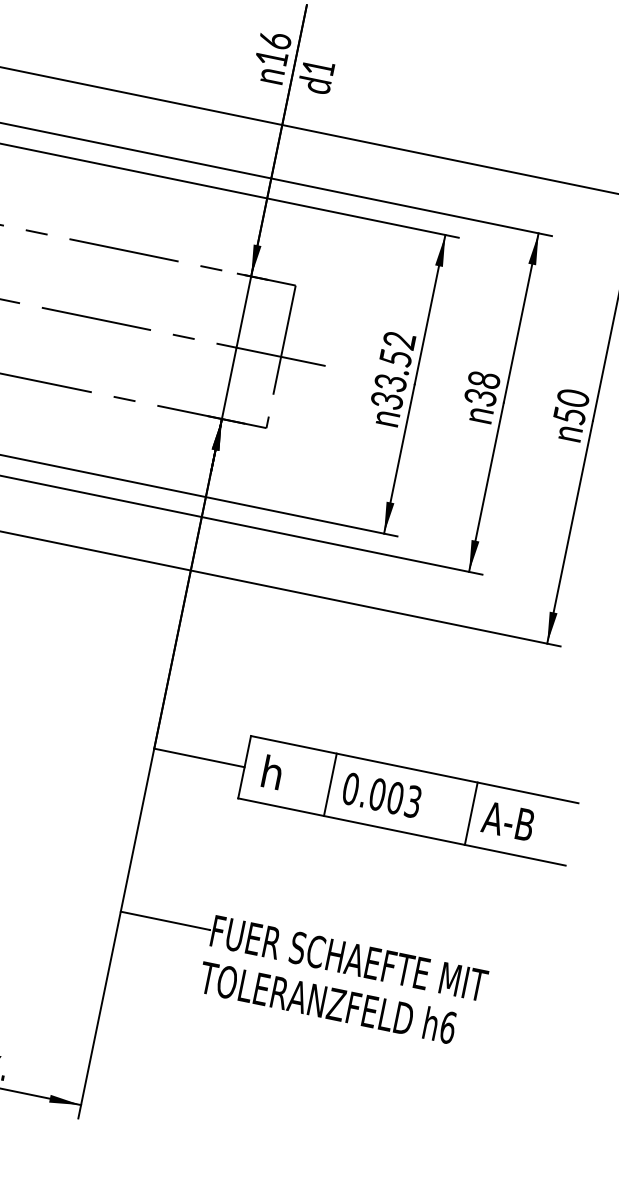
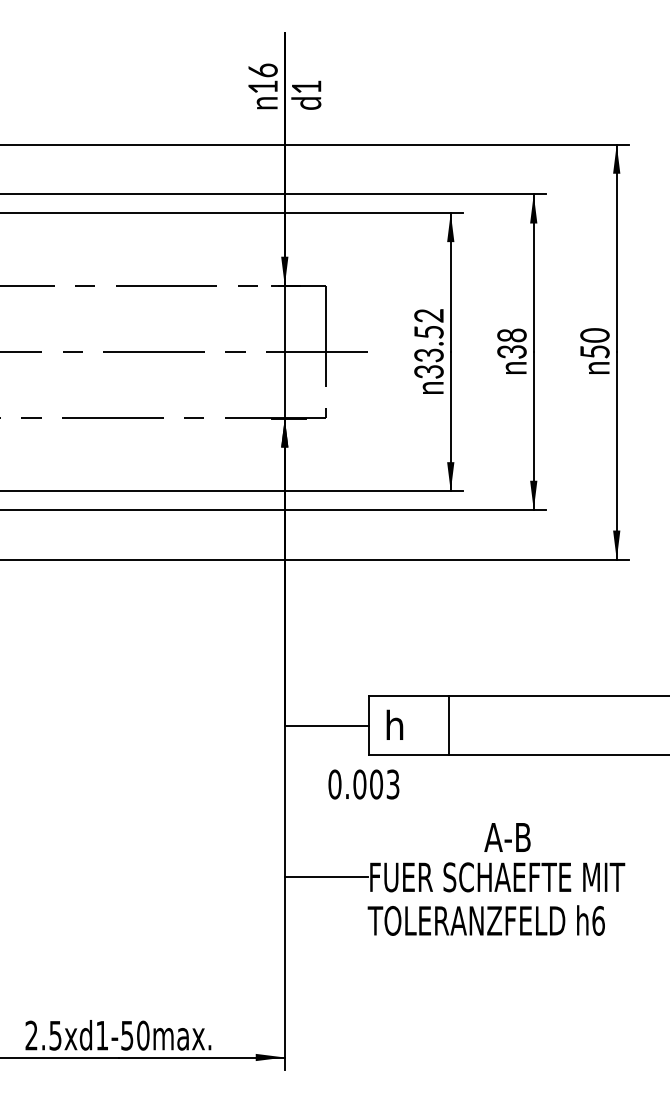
text: (381, 795) -> (363, 784), moved
line: (471, 813) -> (580, 725), removed
text: (508, 821) -> (507, 837), moved

